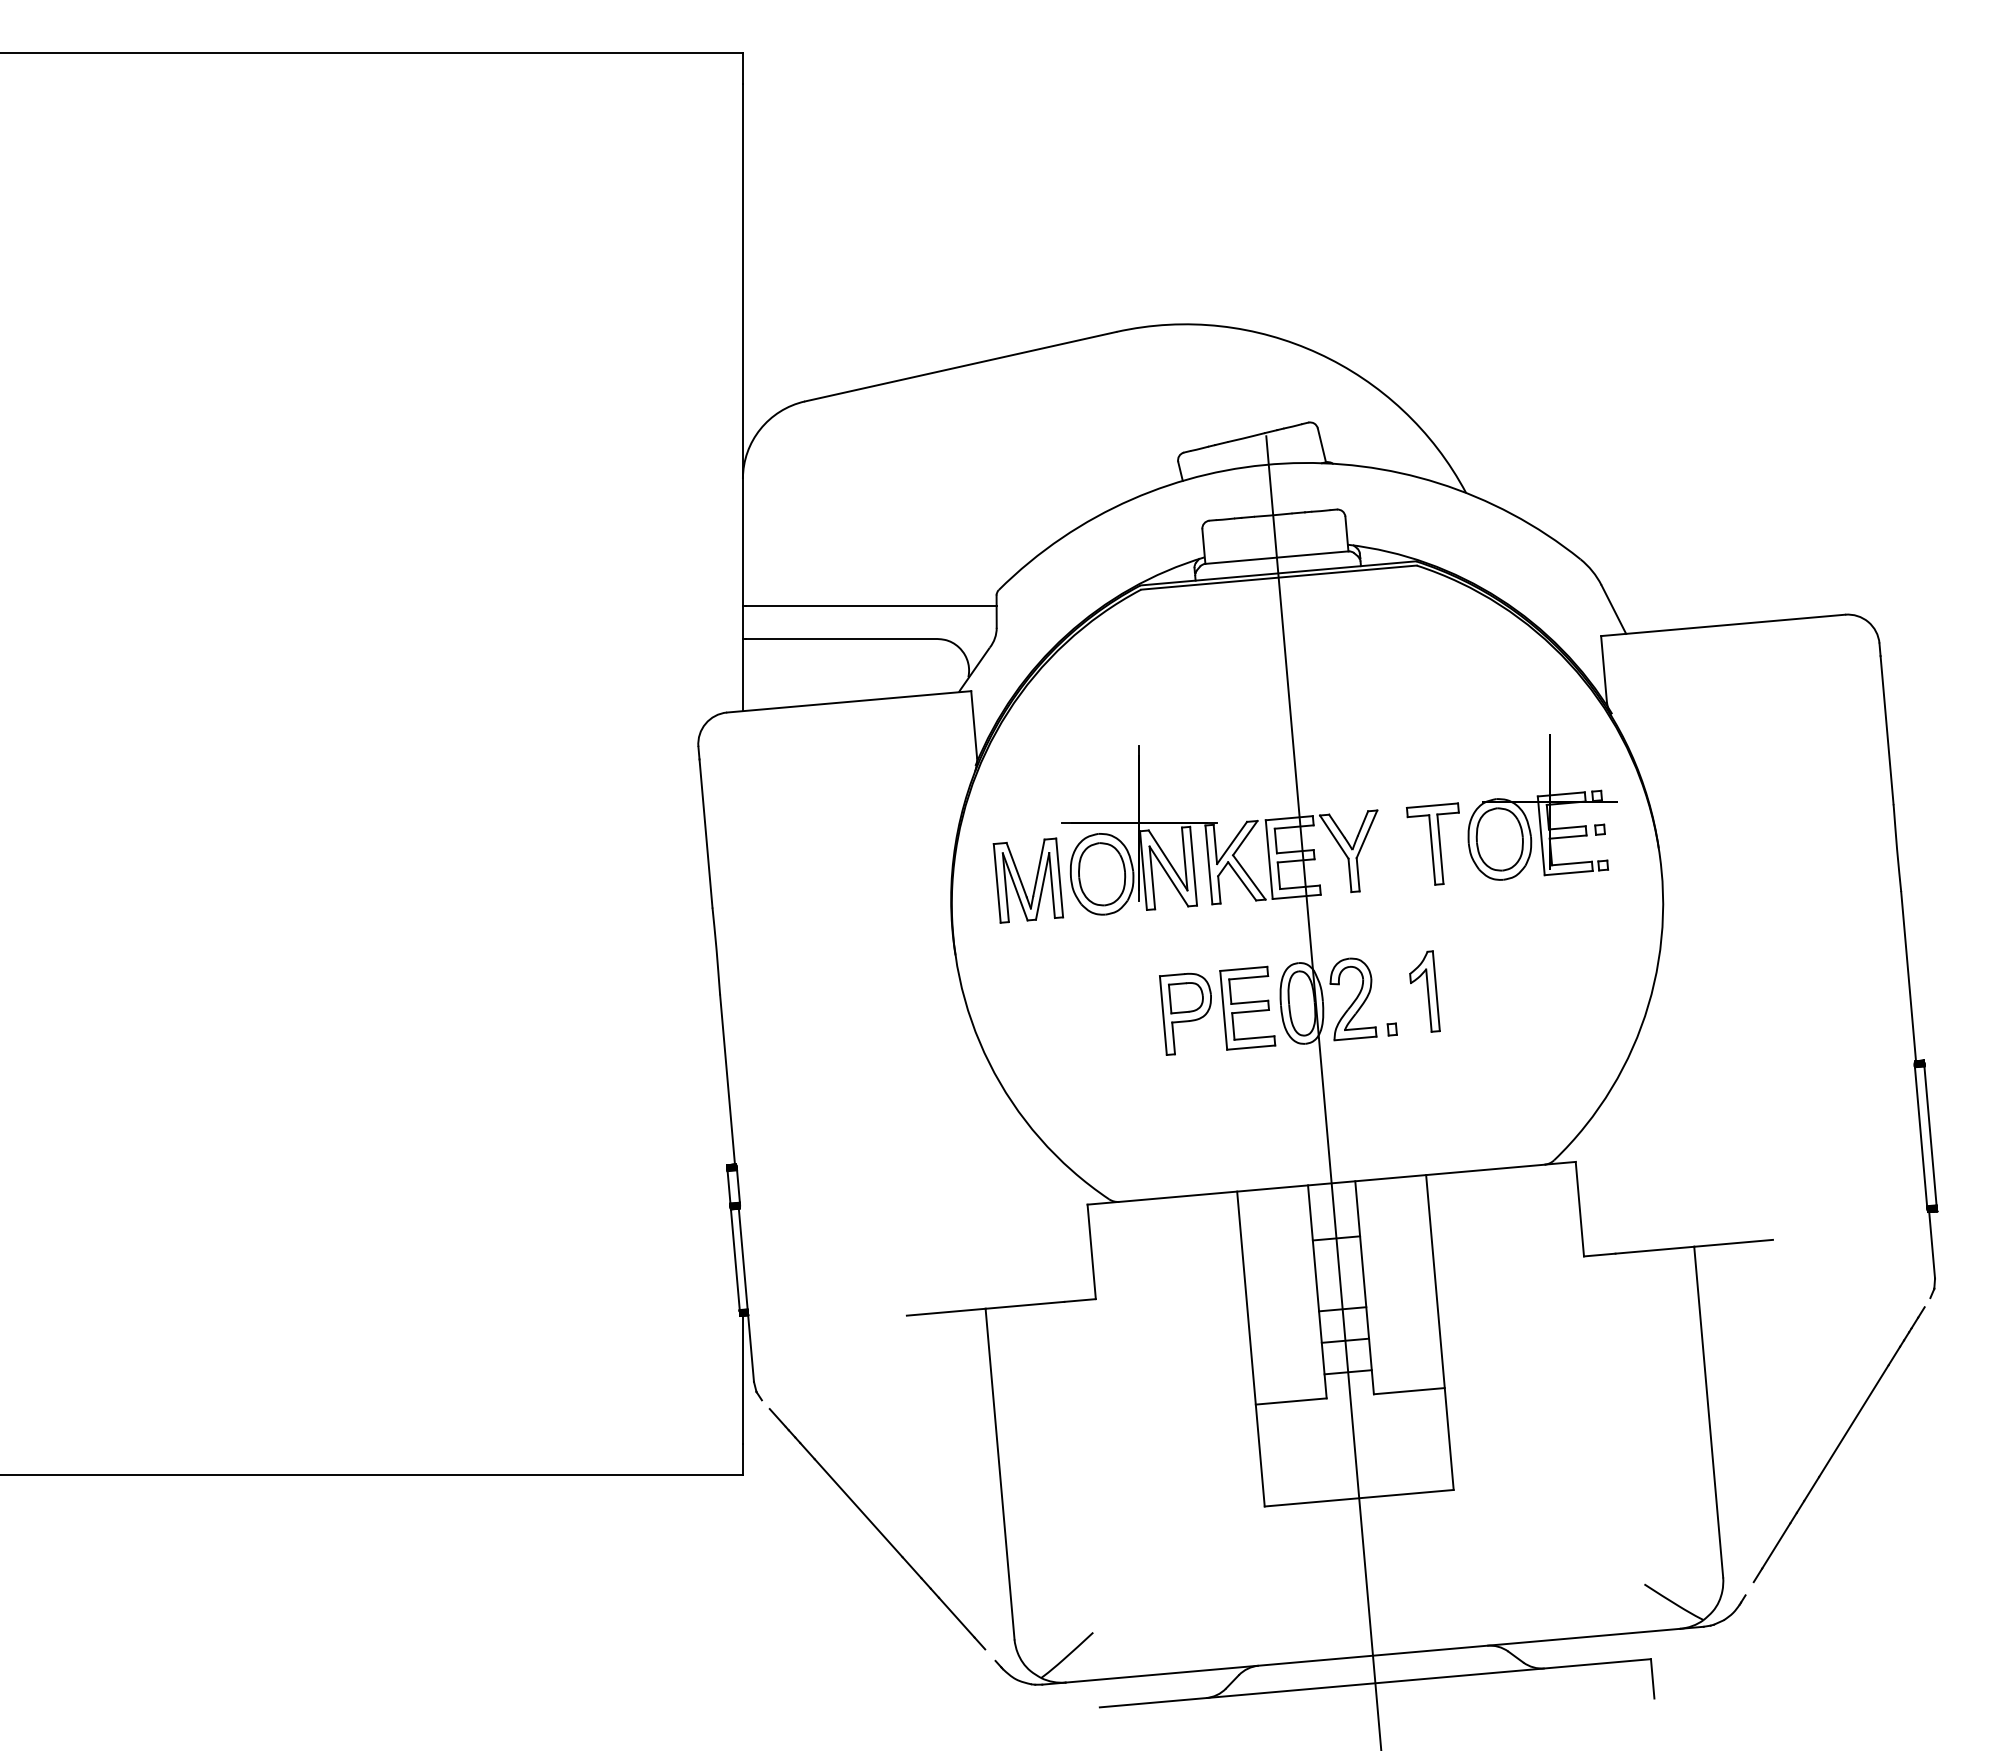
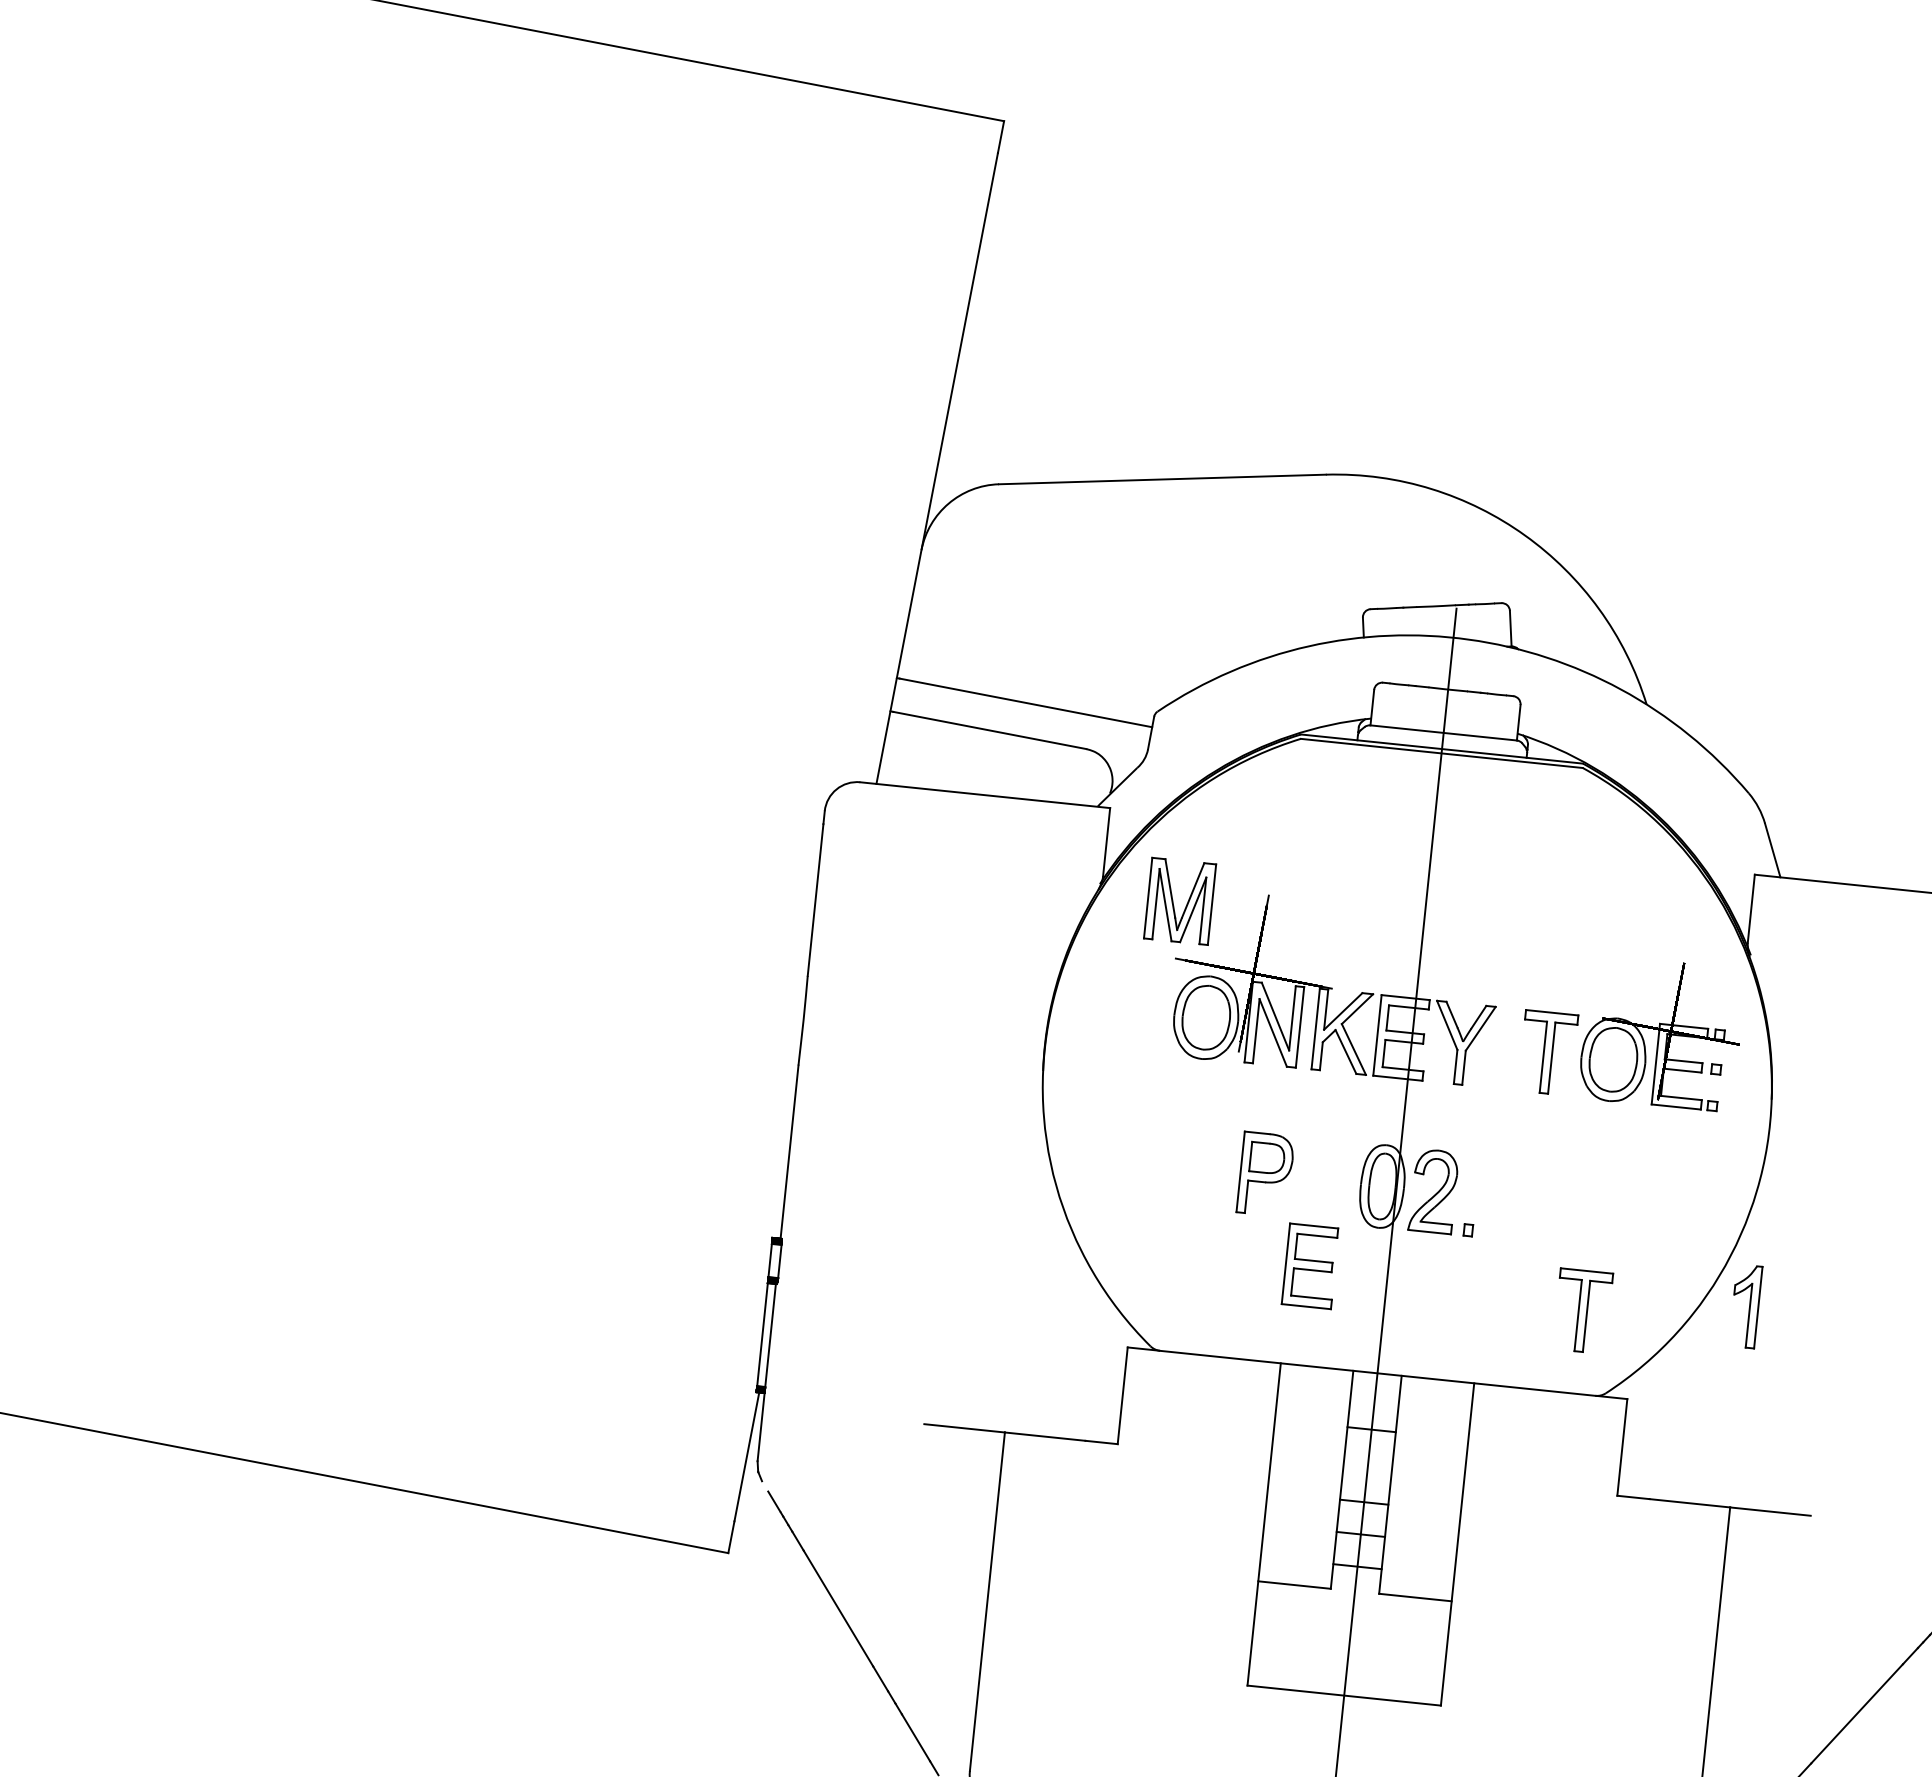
part: (1022, 882) -> (1173, 902), moved
part: (1424, 991) -> (1746, 1305), moved
part: (1247, 1007) -> (1310, 1265), moved
part: (1513, 1084) -> (1579, 1309), added

